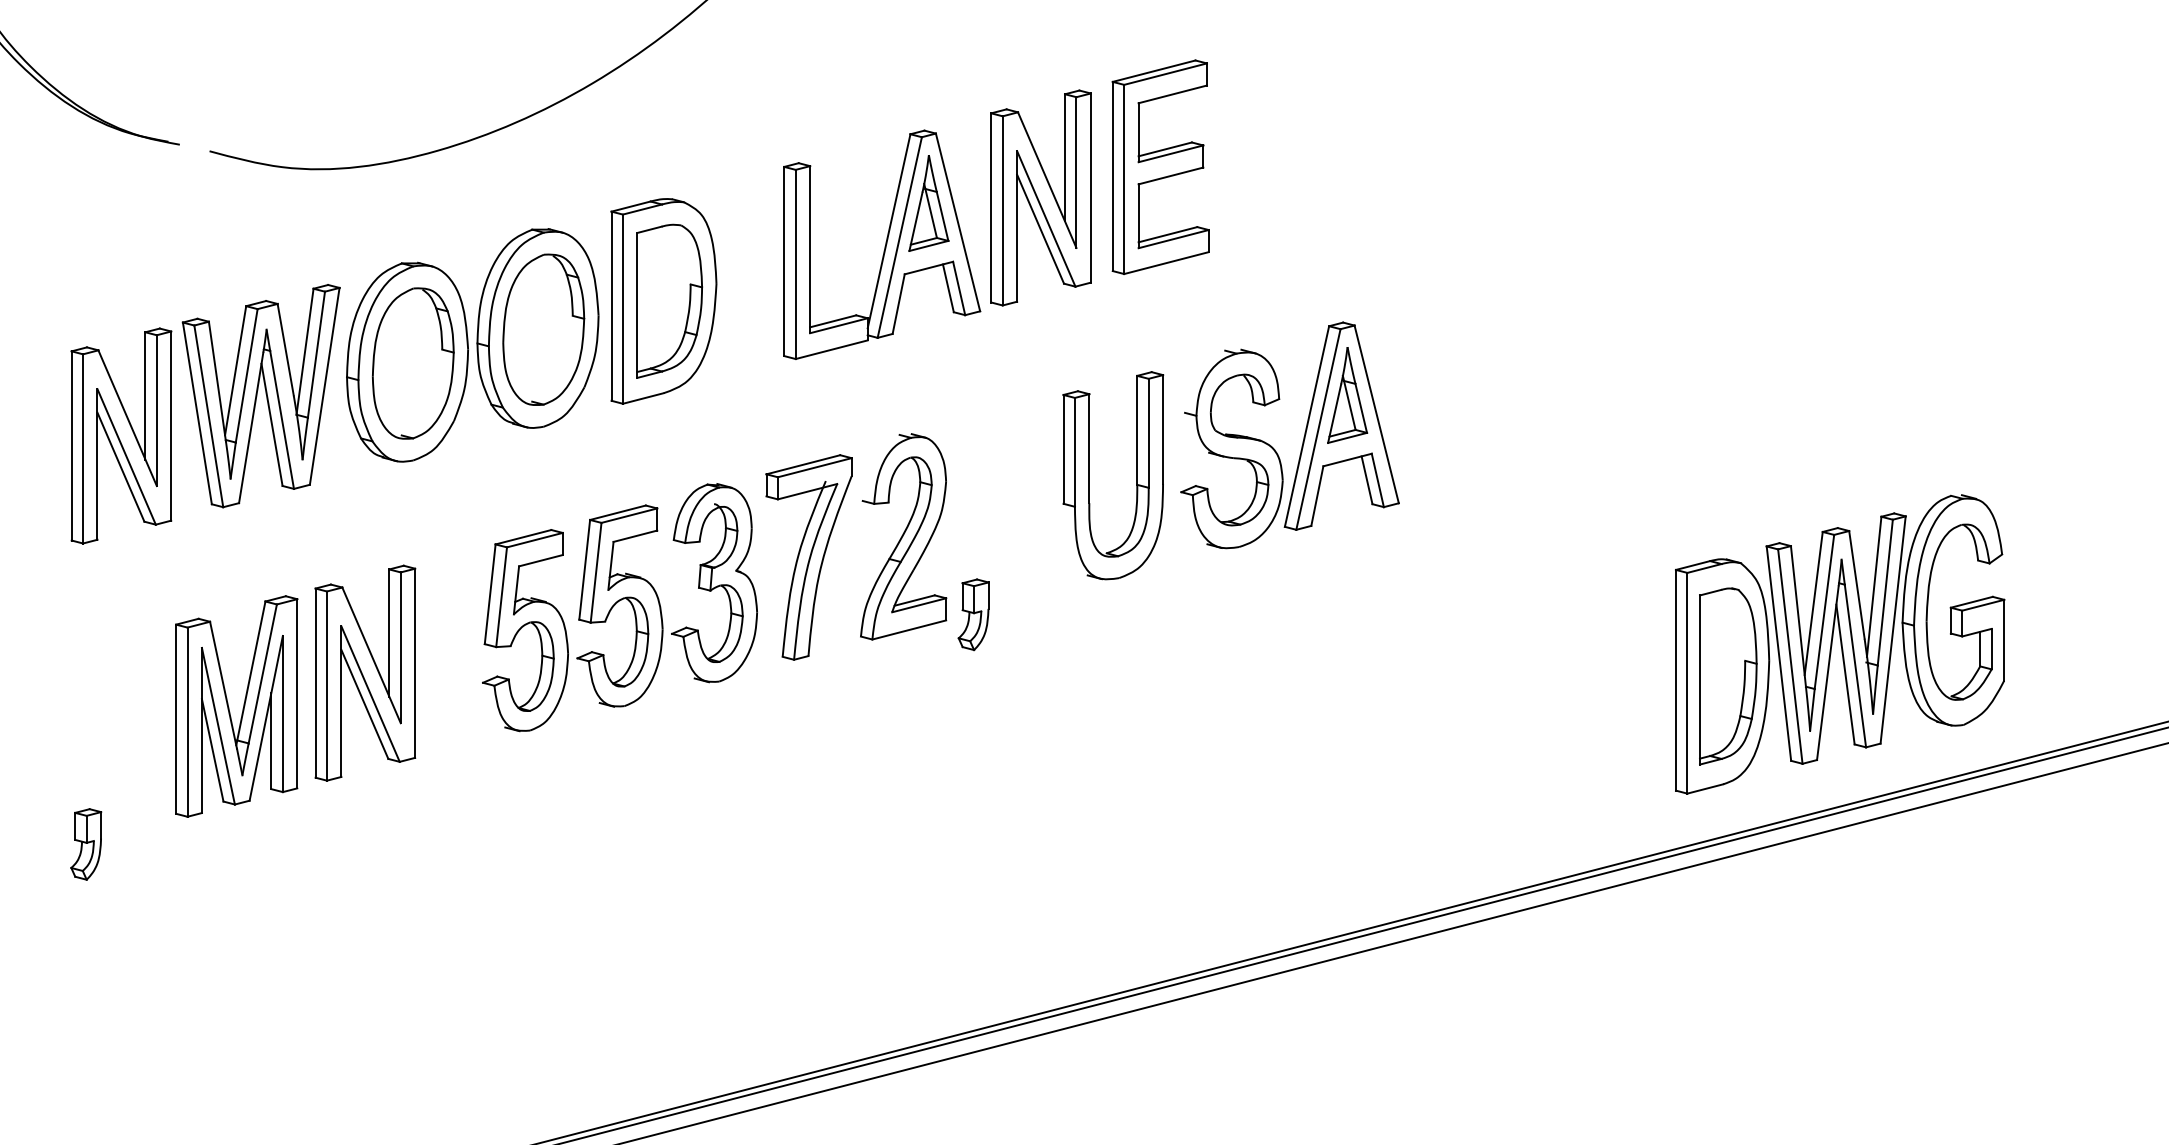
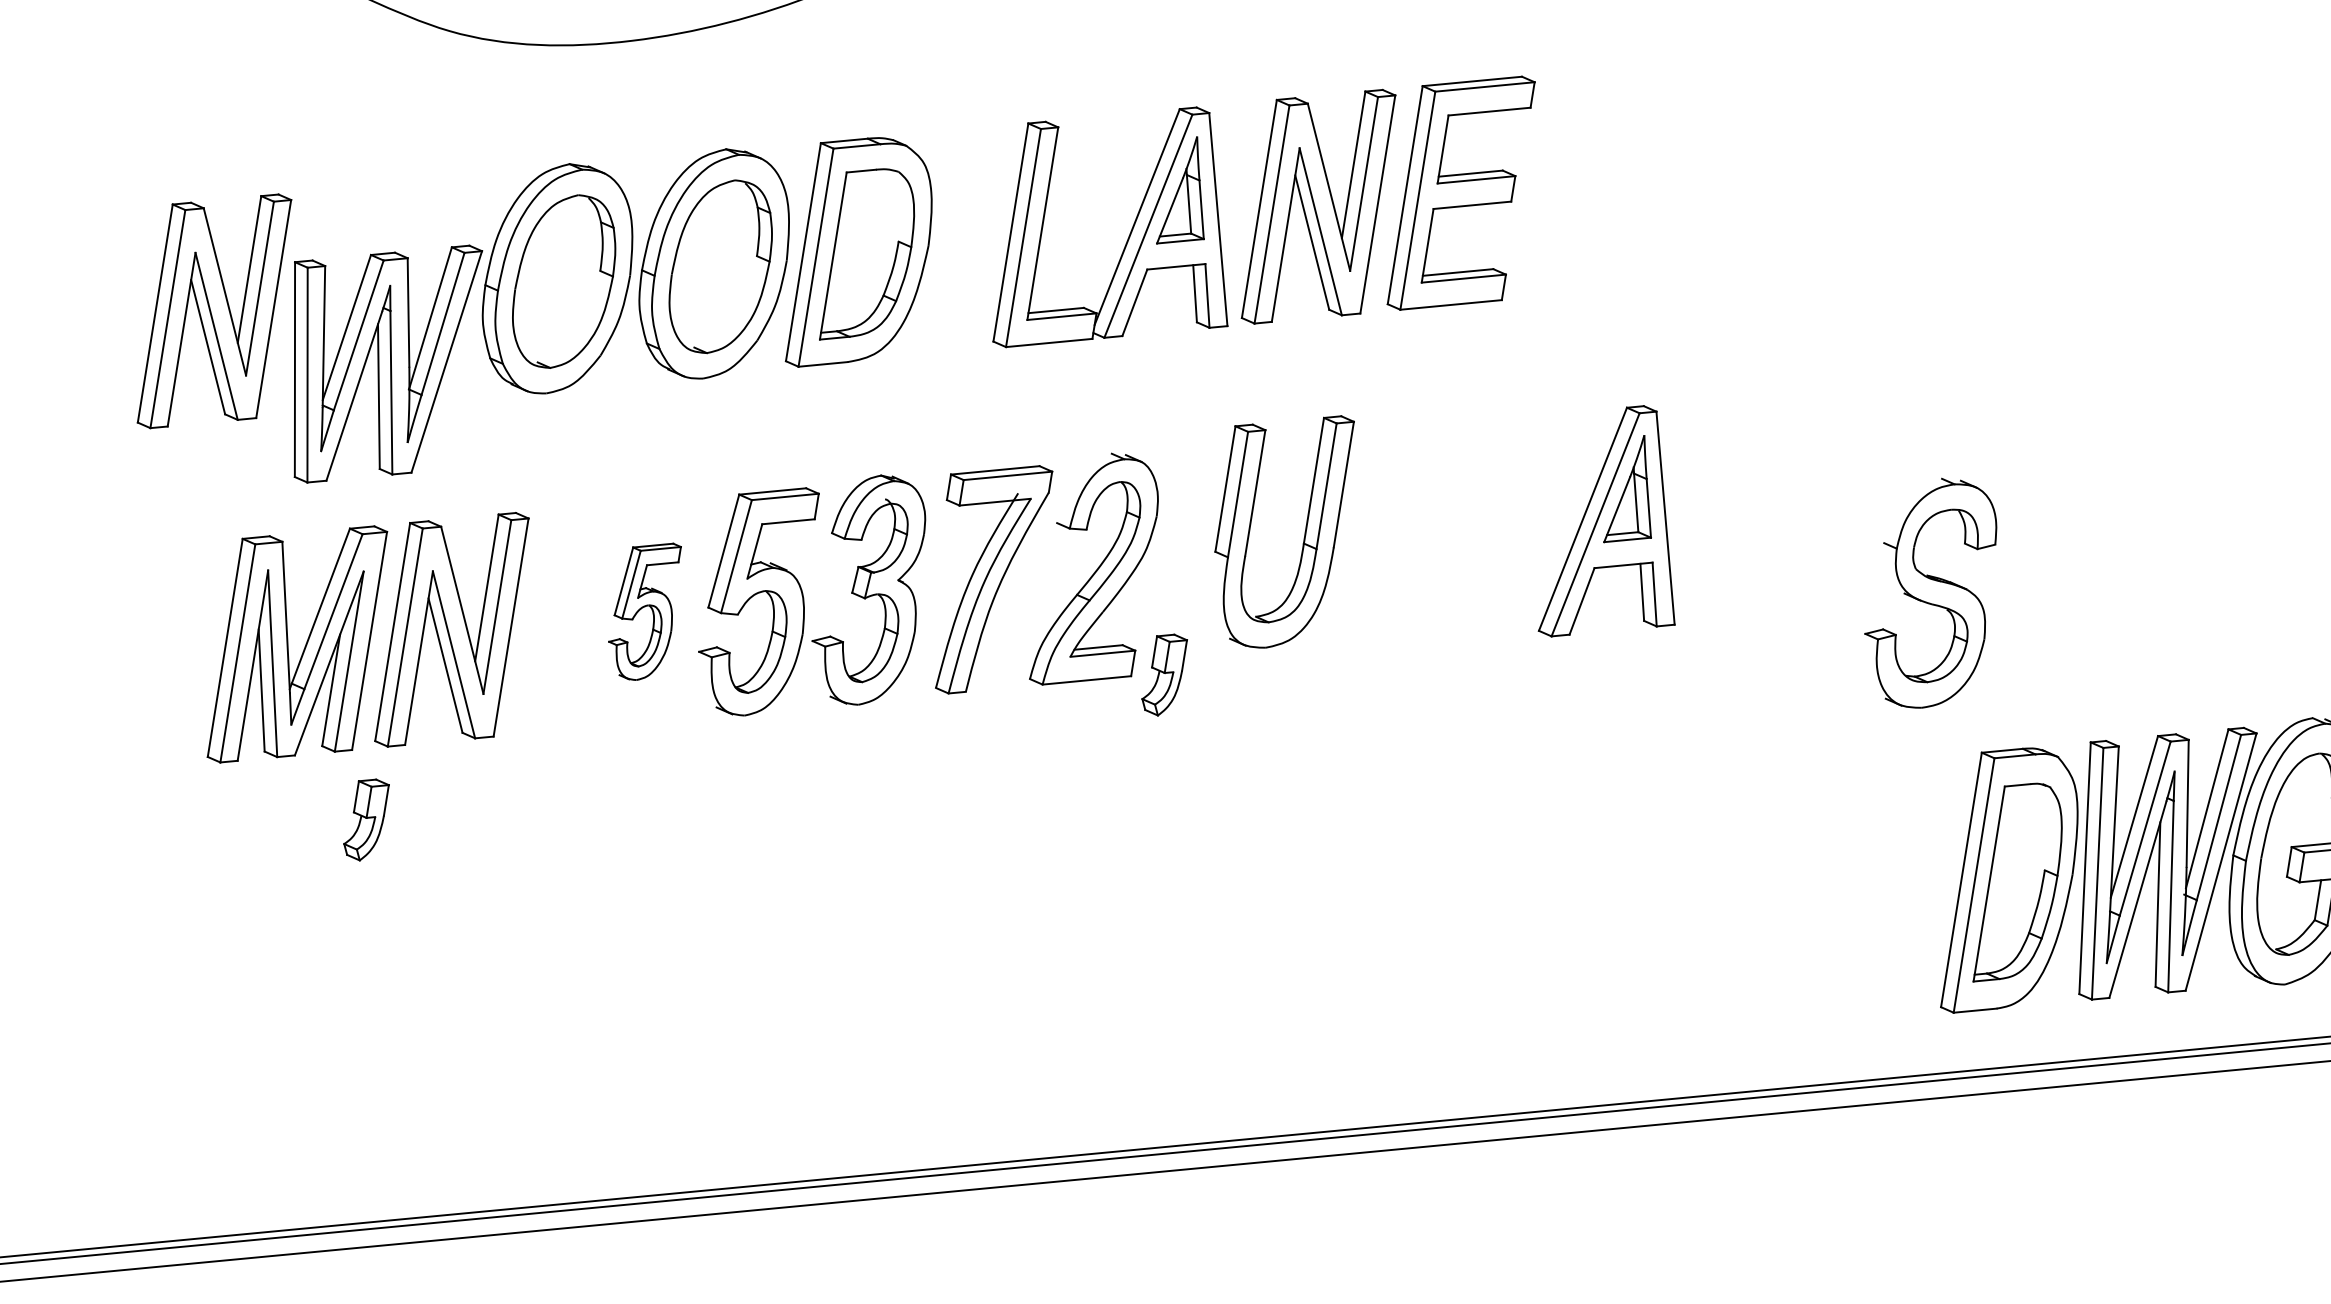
part: (260, 396) -> (370, 361), moved
part: (1231, 448) -> (1931, 592), moved
part: (1136, 475) -> (1304, 532), moved
part: (525, 630) -> (644, 610), size x0.6
part: (86, 844) -> (366, 819), moved

